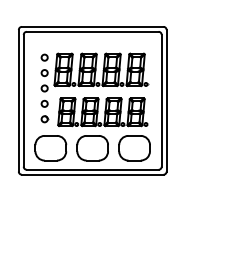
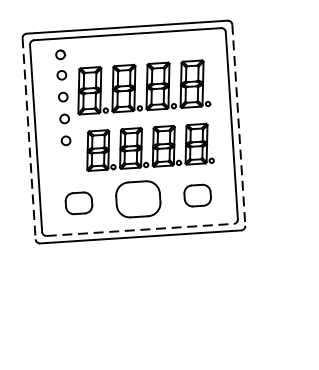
line: (18, 100) -> (28, 138), solid -> dashed
line: (166, 100) -> (238, 124), solid -> dashed
part: (44, 119) -> (60, 55), moved
part: (50, 148) -> (78, 203), size x0.6
part: (134, 148) -> (197, 195), size x0.6
line: (92, 169) -> (139, 229), solid -> dashed

